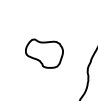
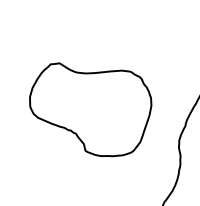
part: (44, 53) -> (90, 109), size x1.6

